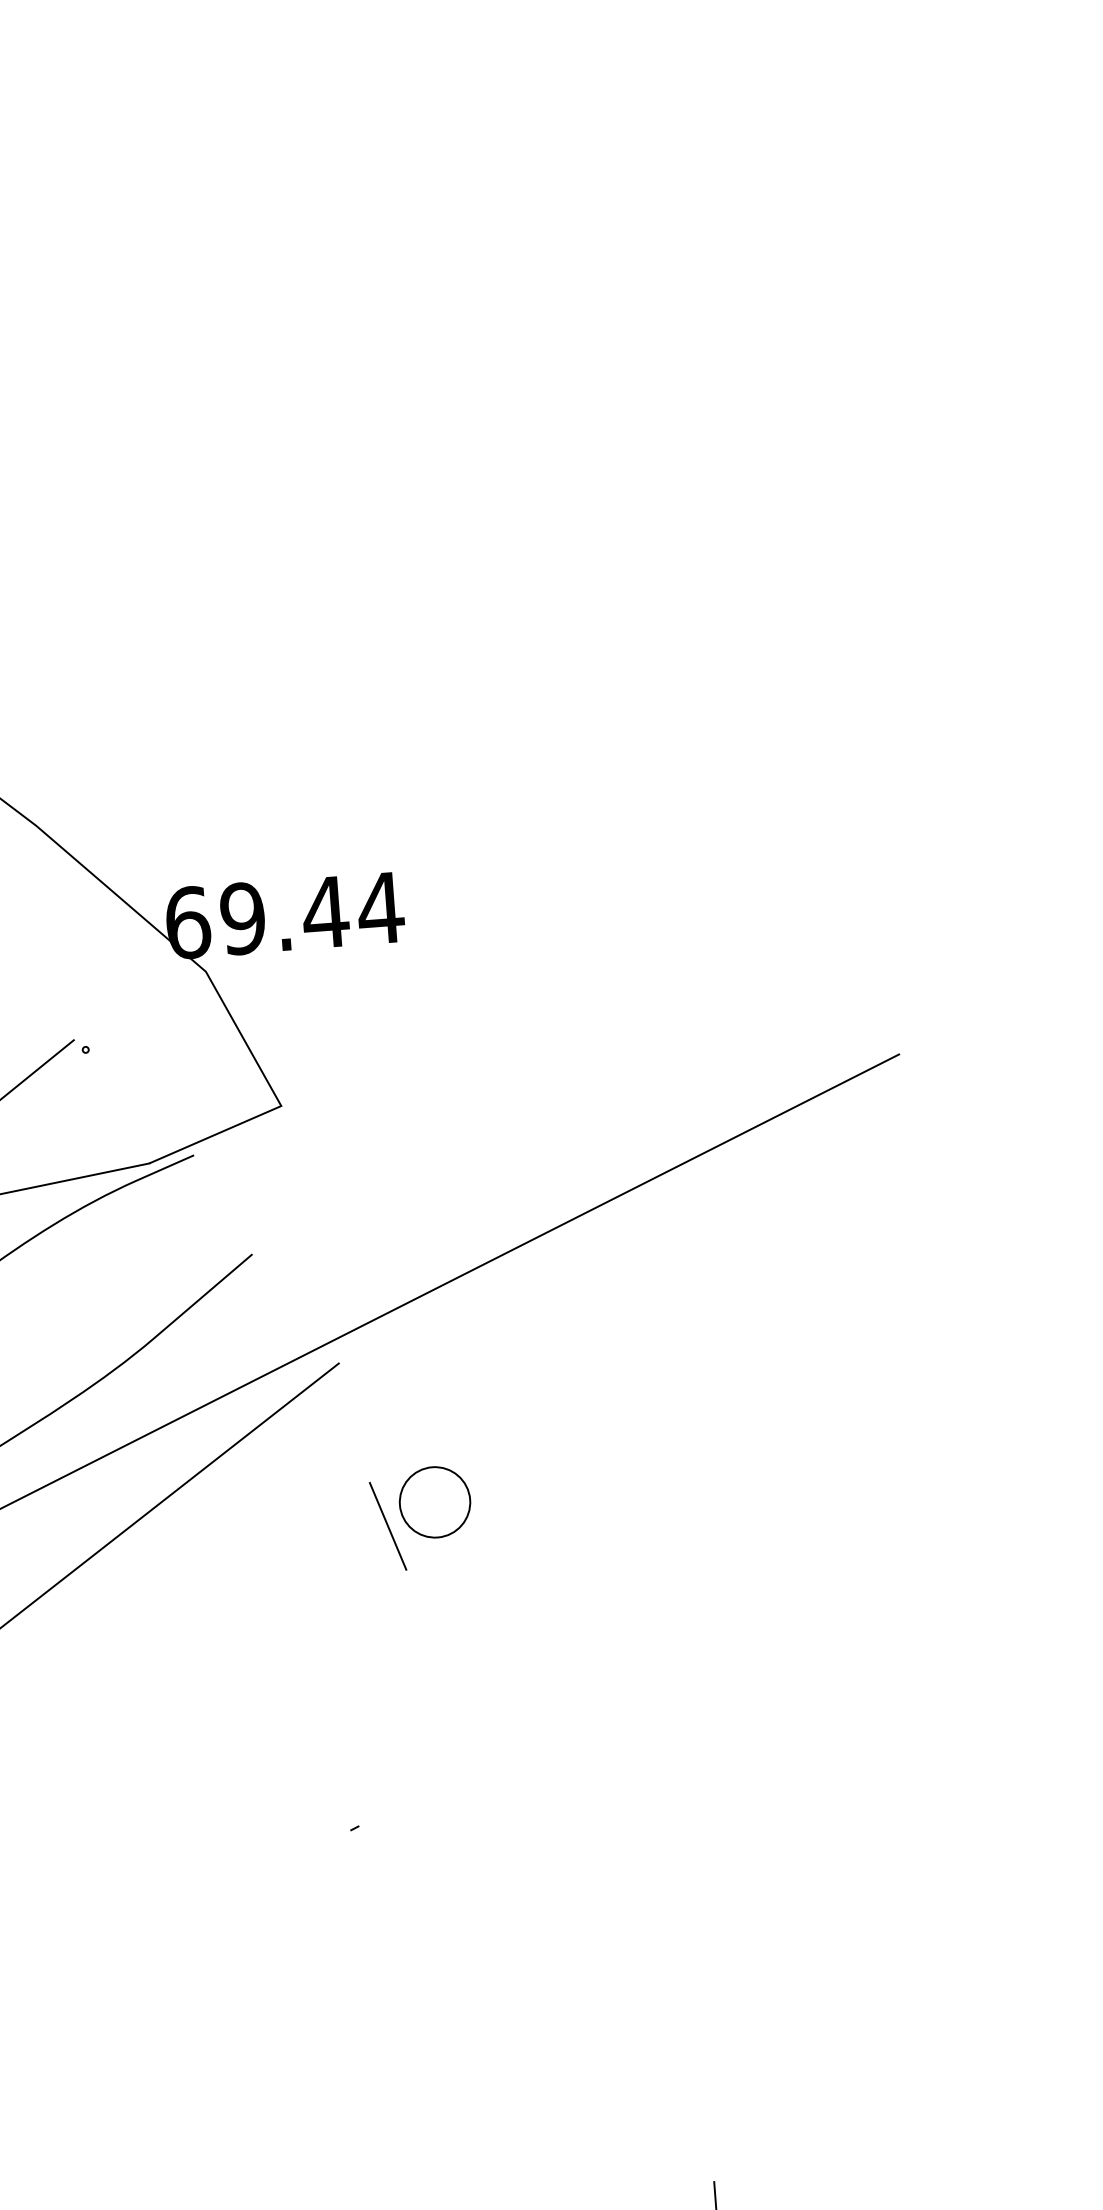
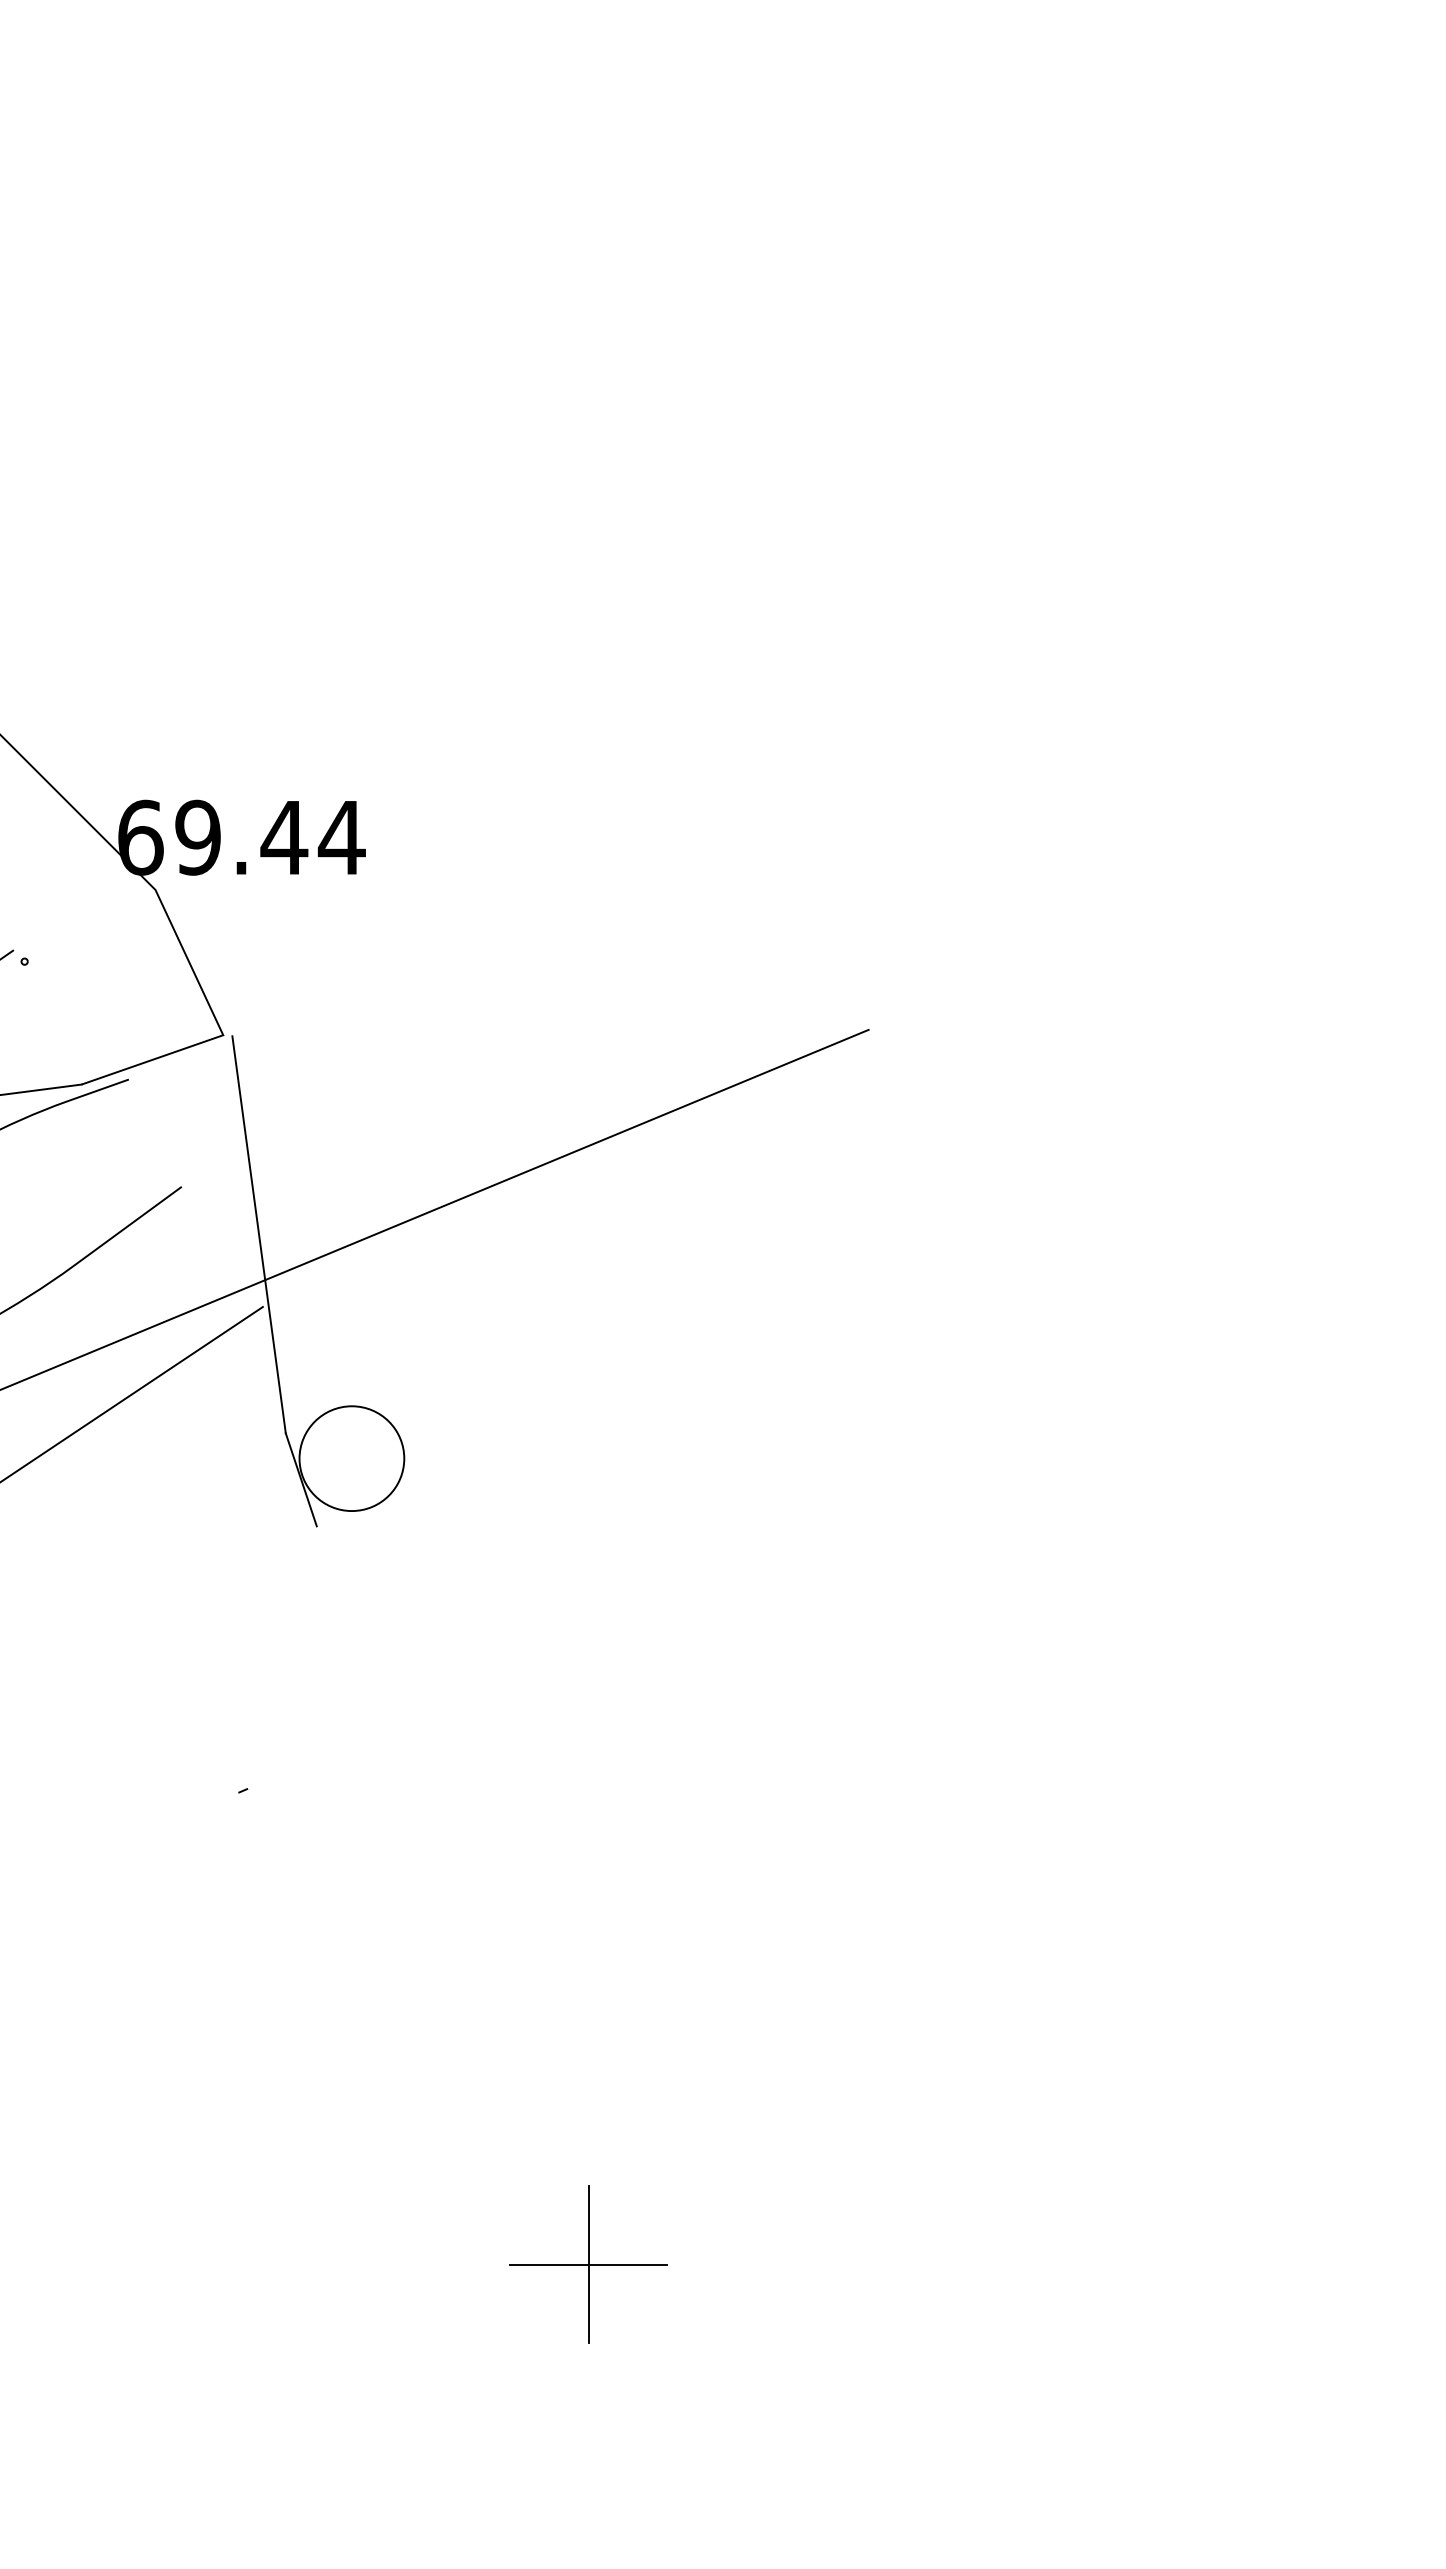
line: (329, 1294) -> (258, 1234), added
circle: (434, 1502) -> (351, 1458), size x1.43

